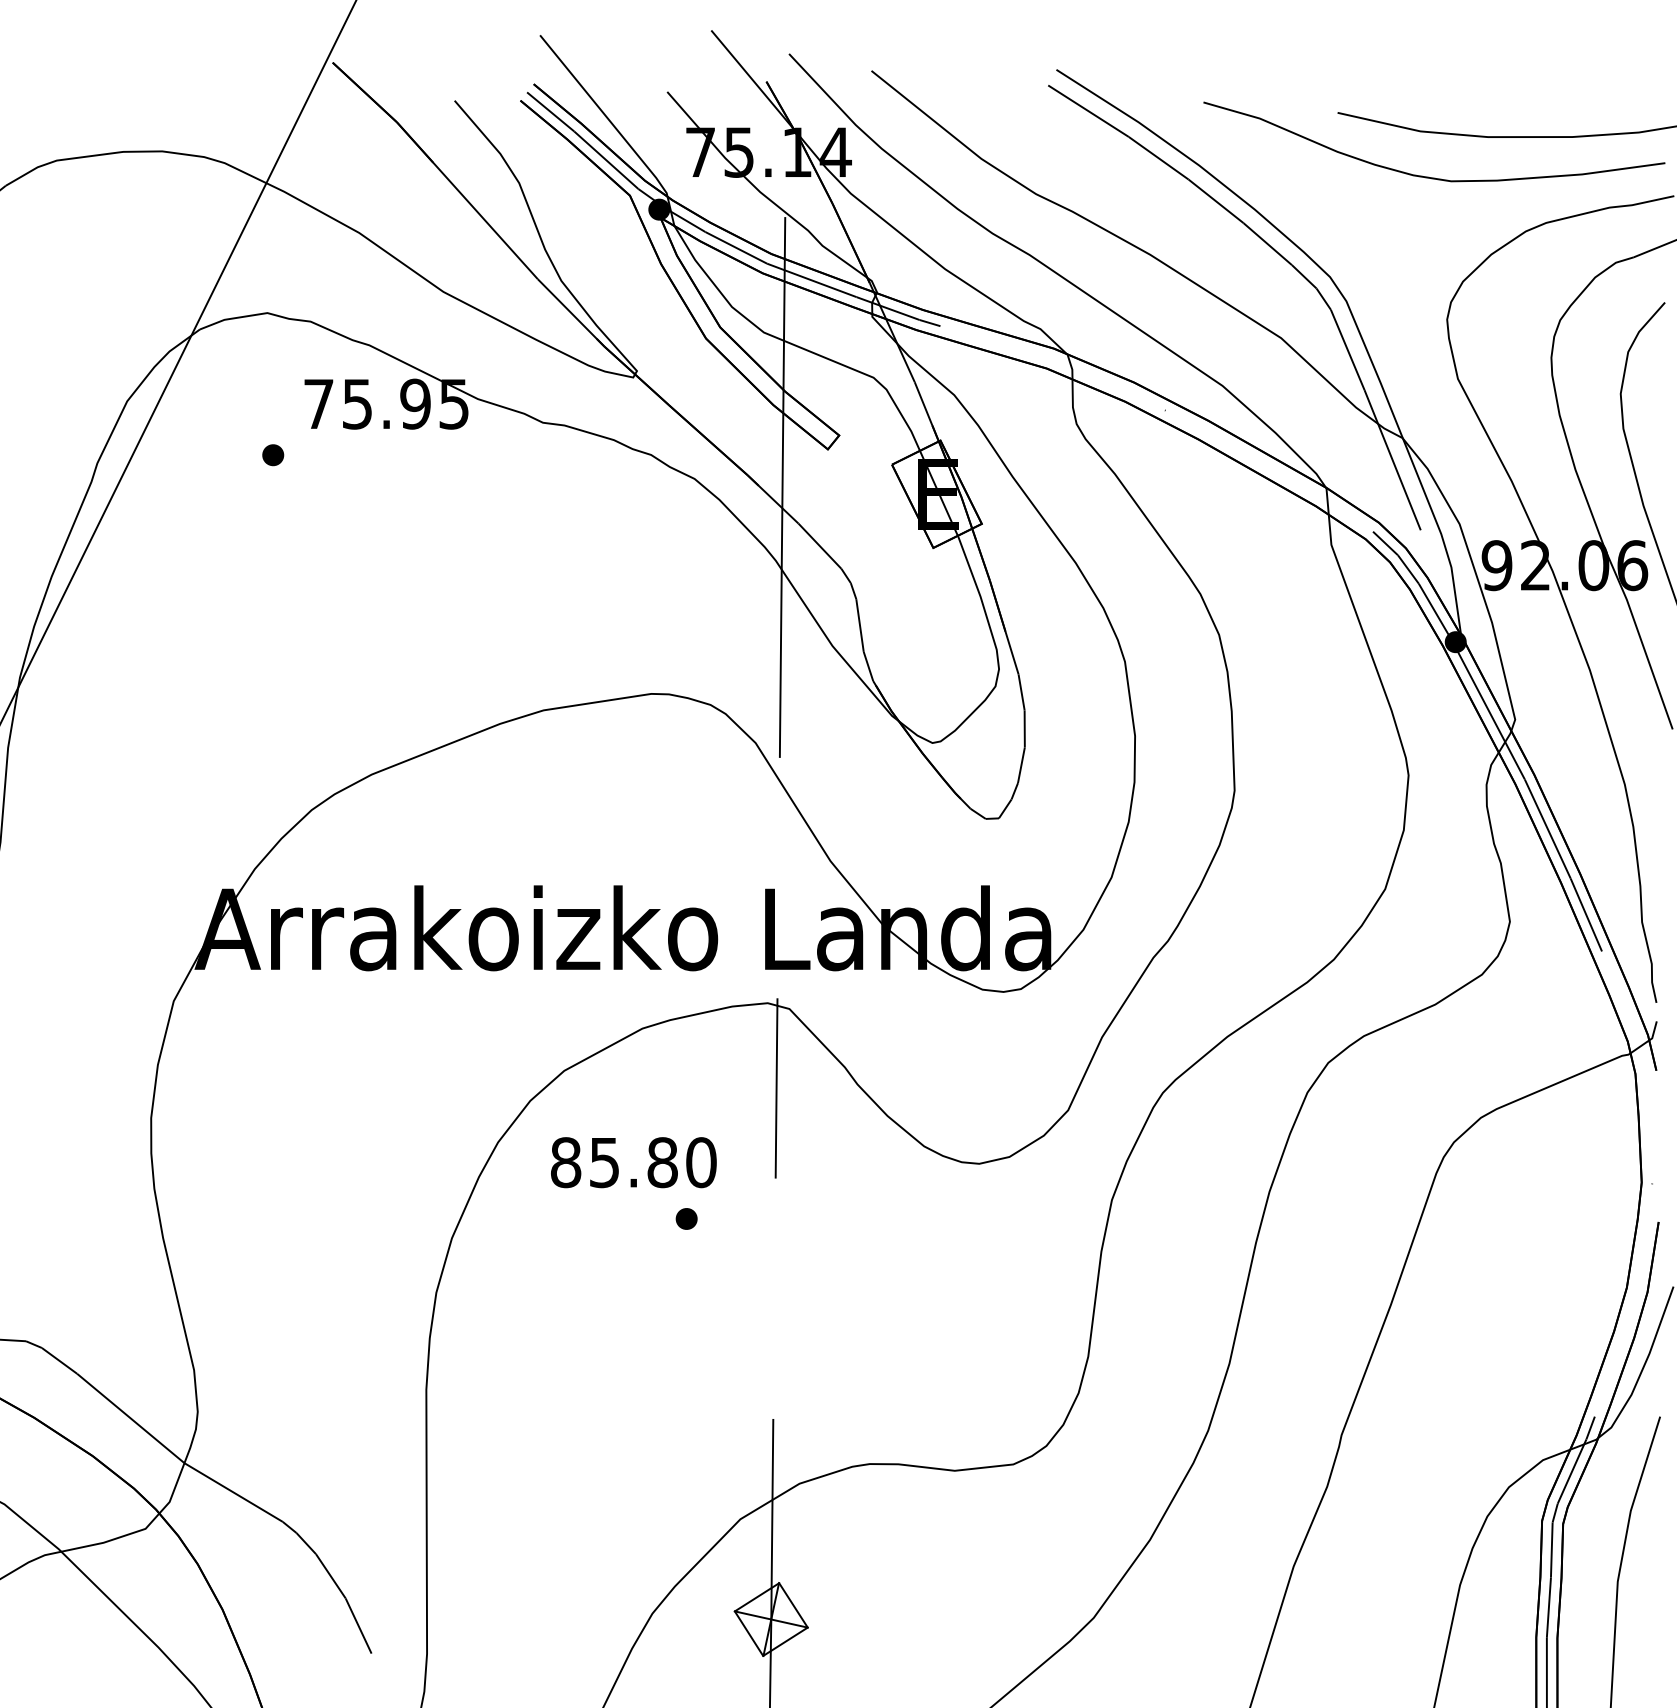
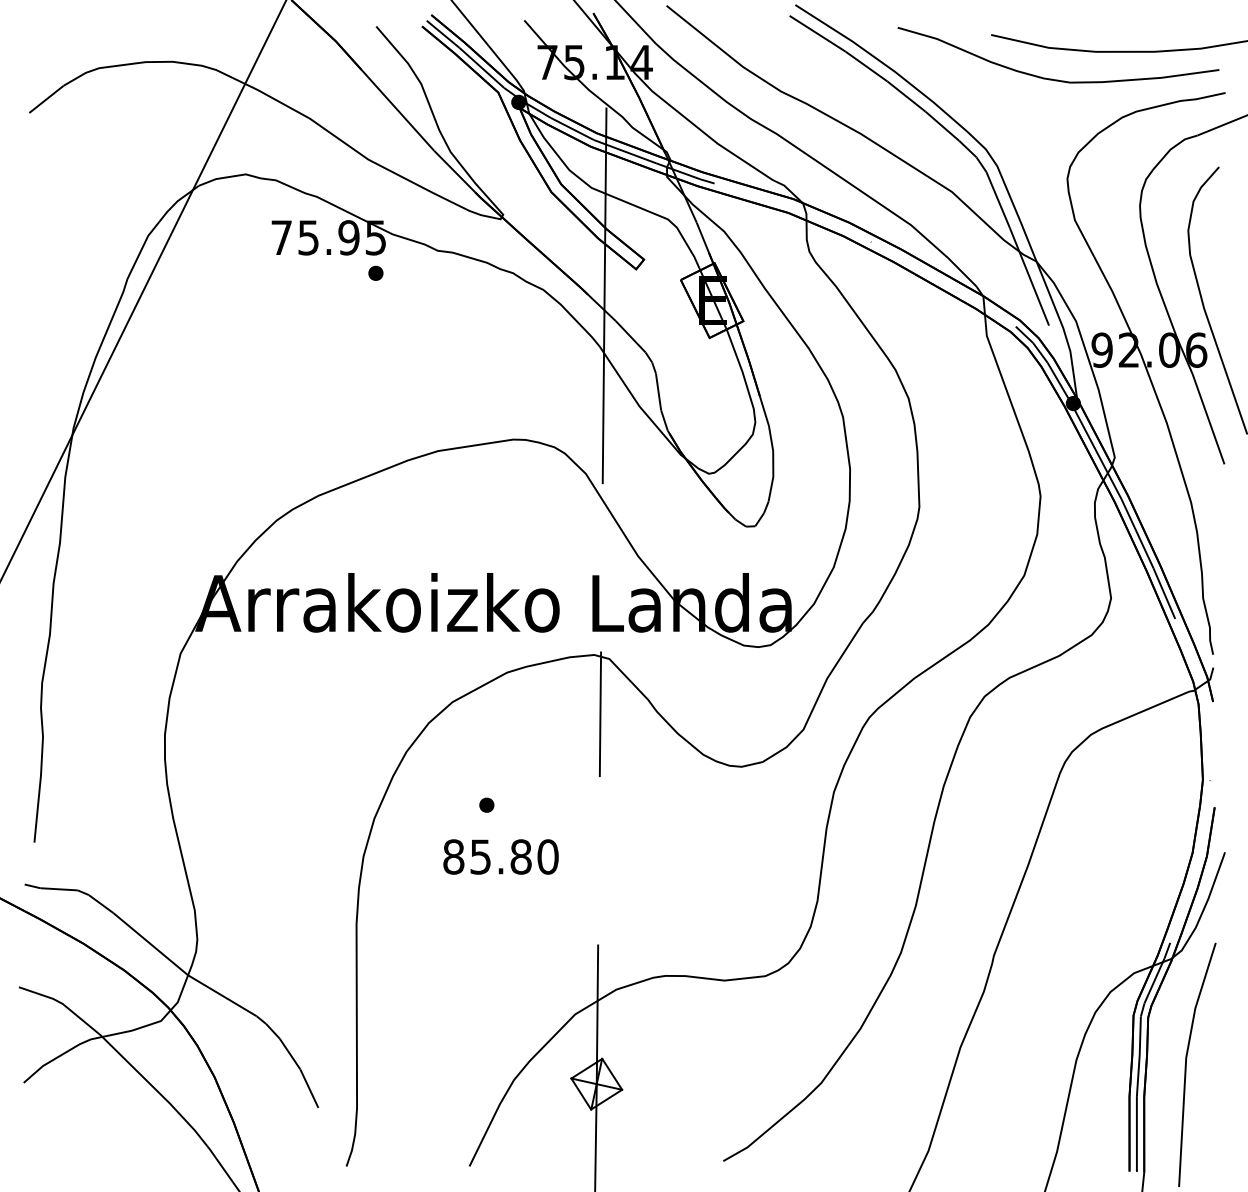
part: (272, 453) -> (375, 272), moved
text: (633, 1161) -> (500, 856), moved
part: (686, 1217) -> (486, 804), moved

